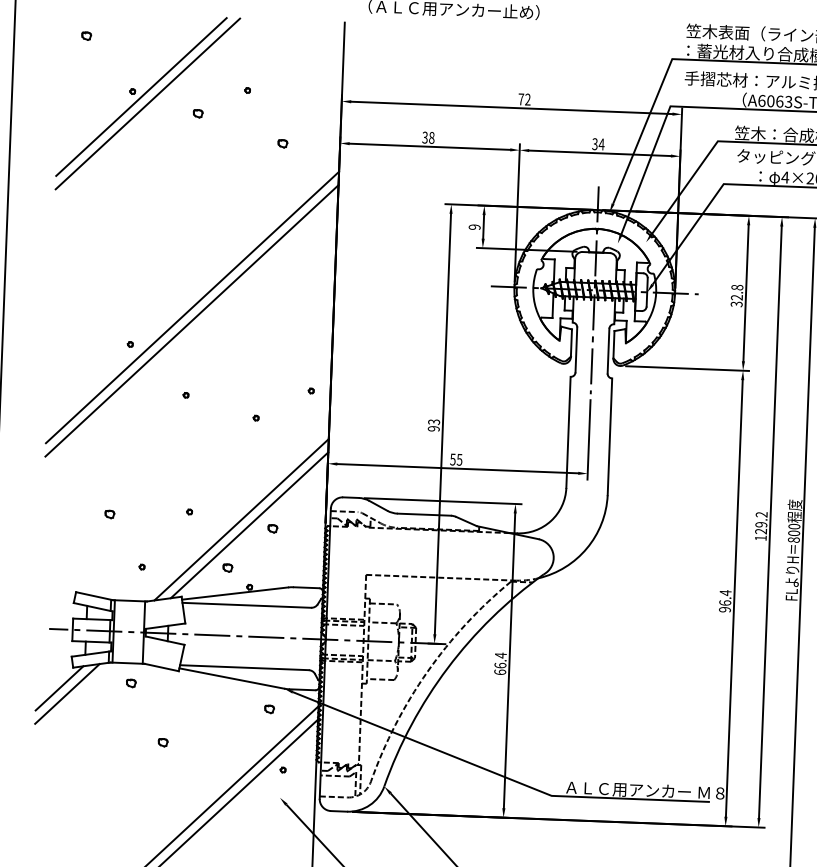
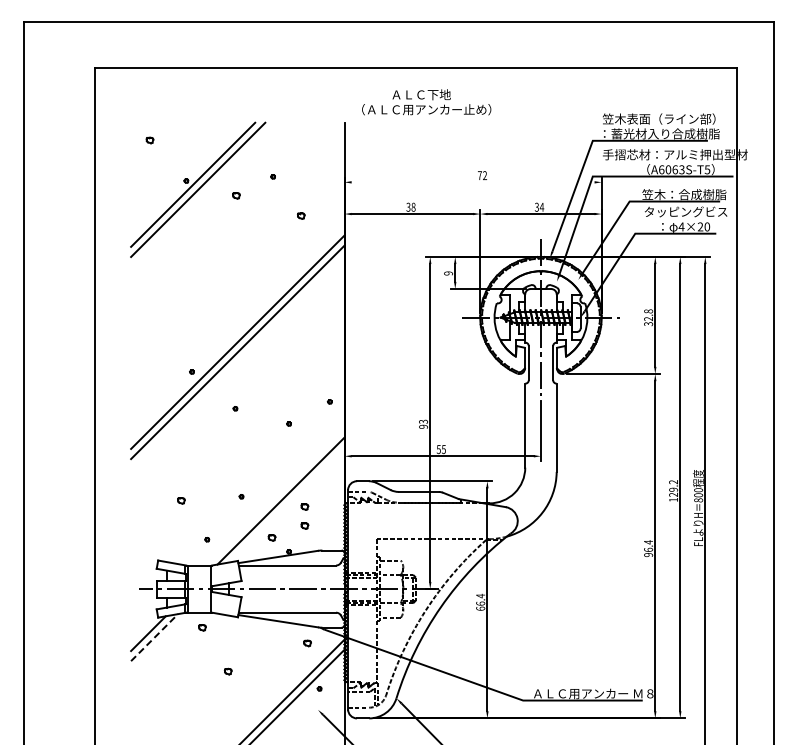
line: (511, 108) -> (472, 182), removed
line: (248, 524) -> (286, 504), removed
part: (271, 553) -> (304, 525), added
line: (67, 693) -> (154, 637), solid -> dashed

